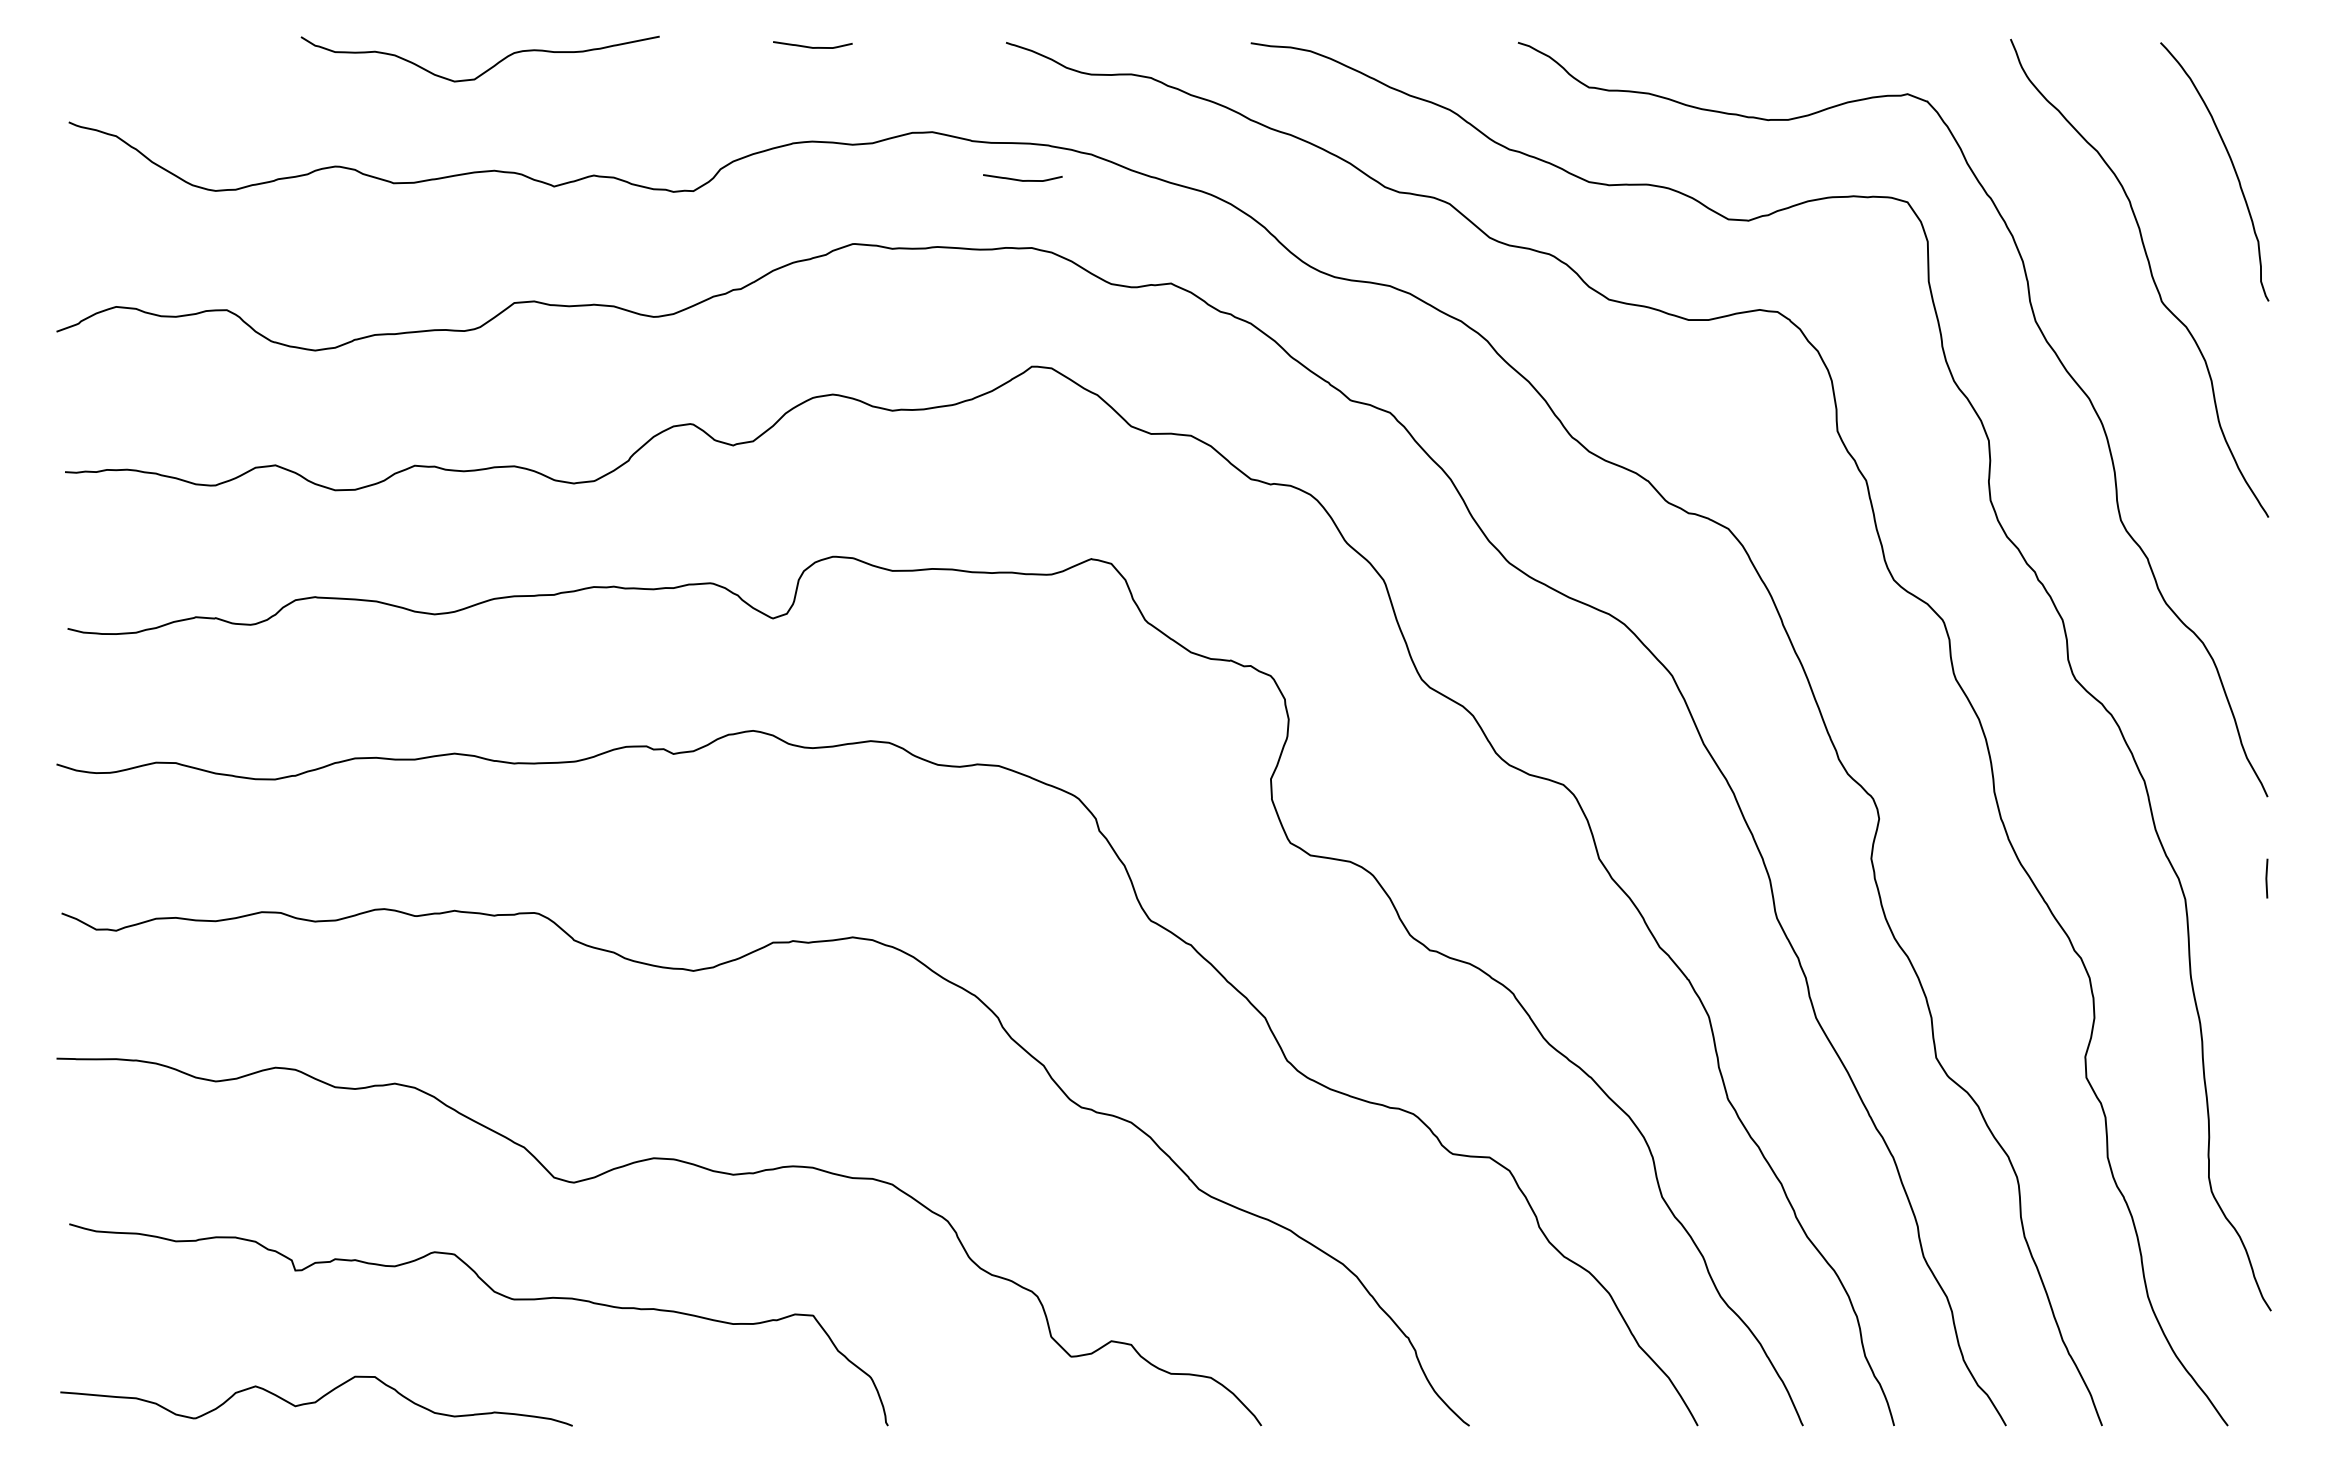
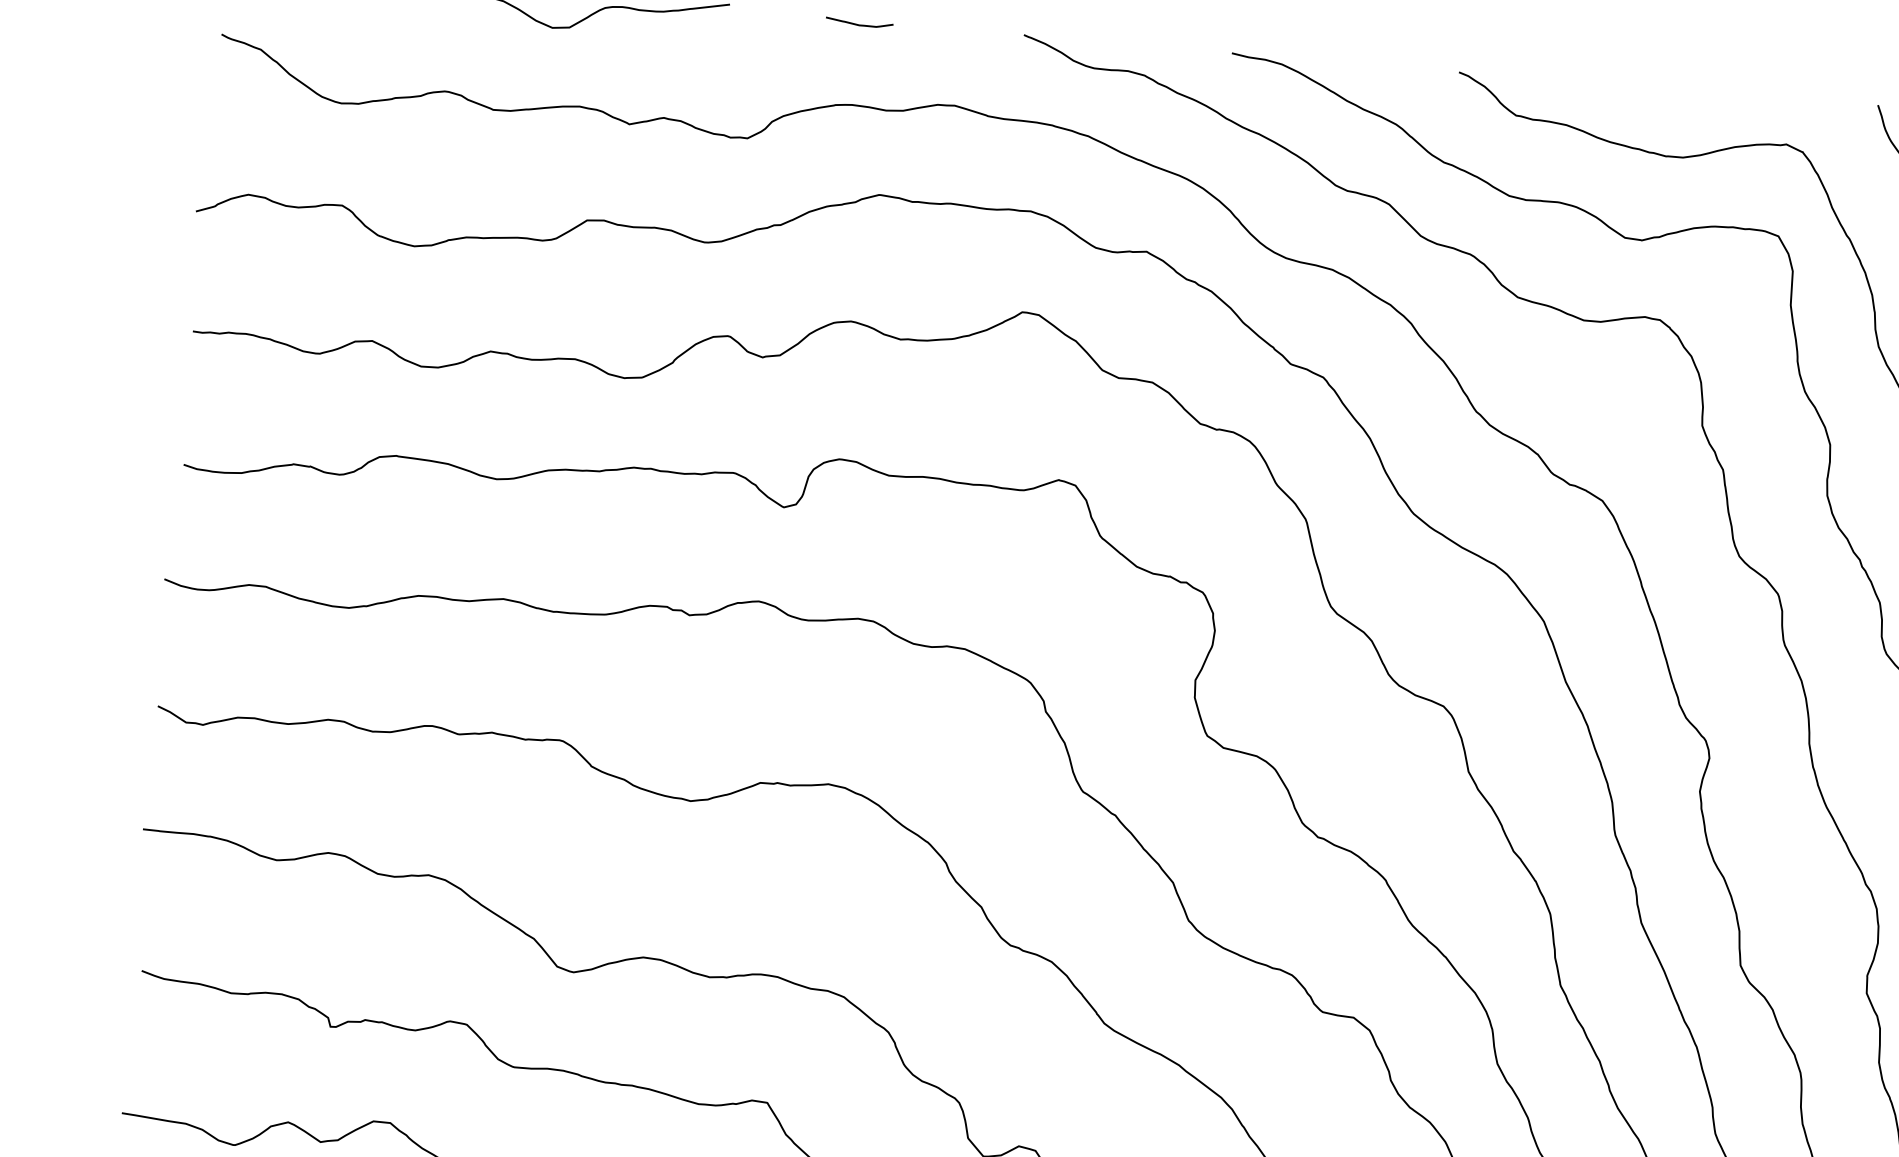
curve: (1021, 179) -> (1027, 152), removed

